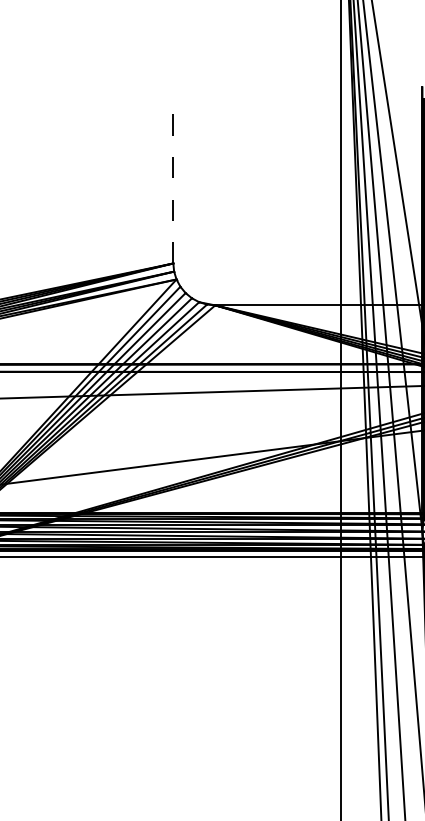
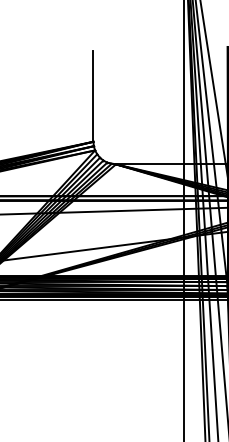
line: (173, 179) -> (93, 96), dashed -> solid

